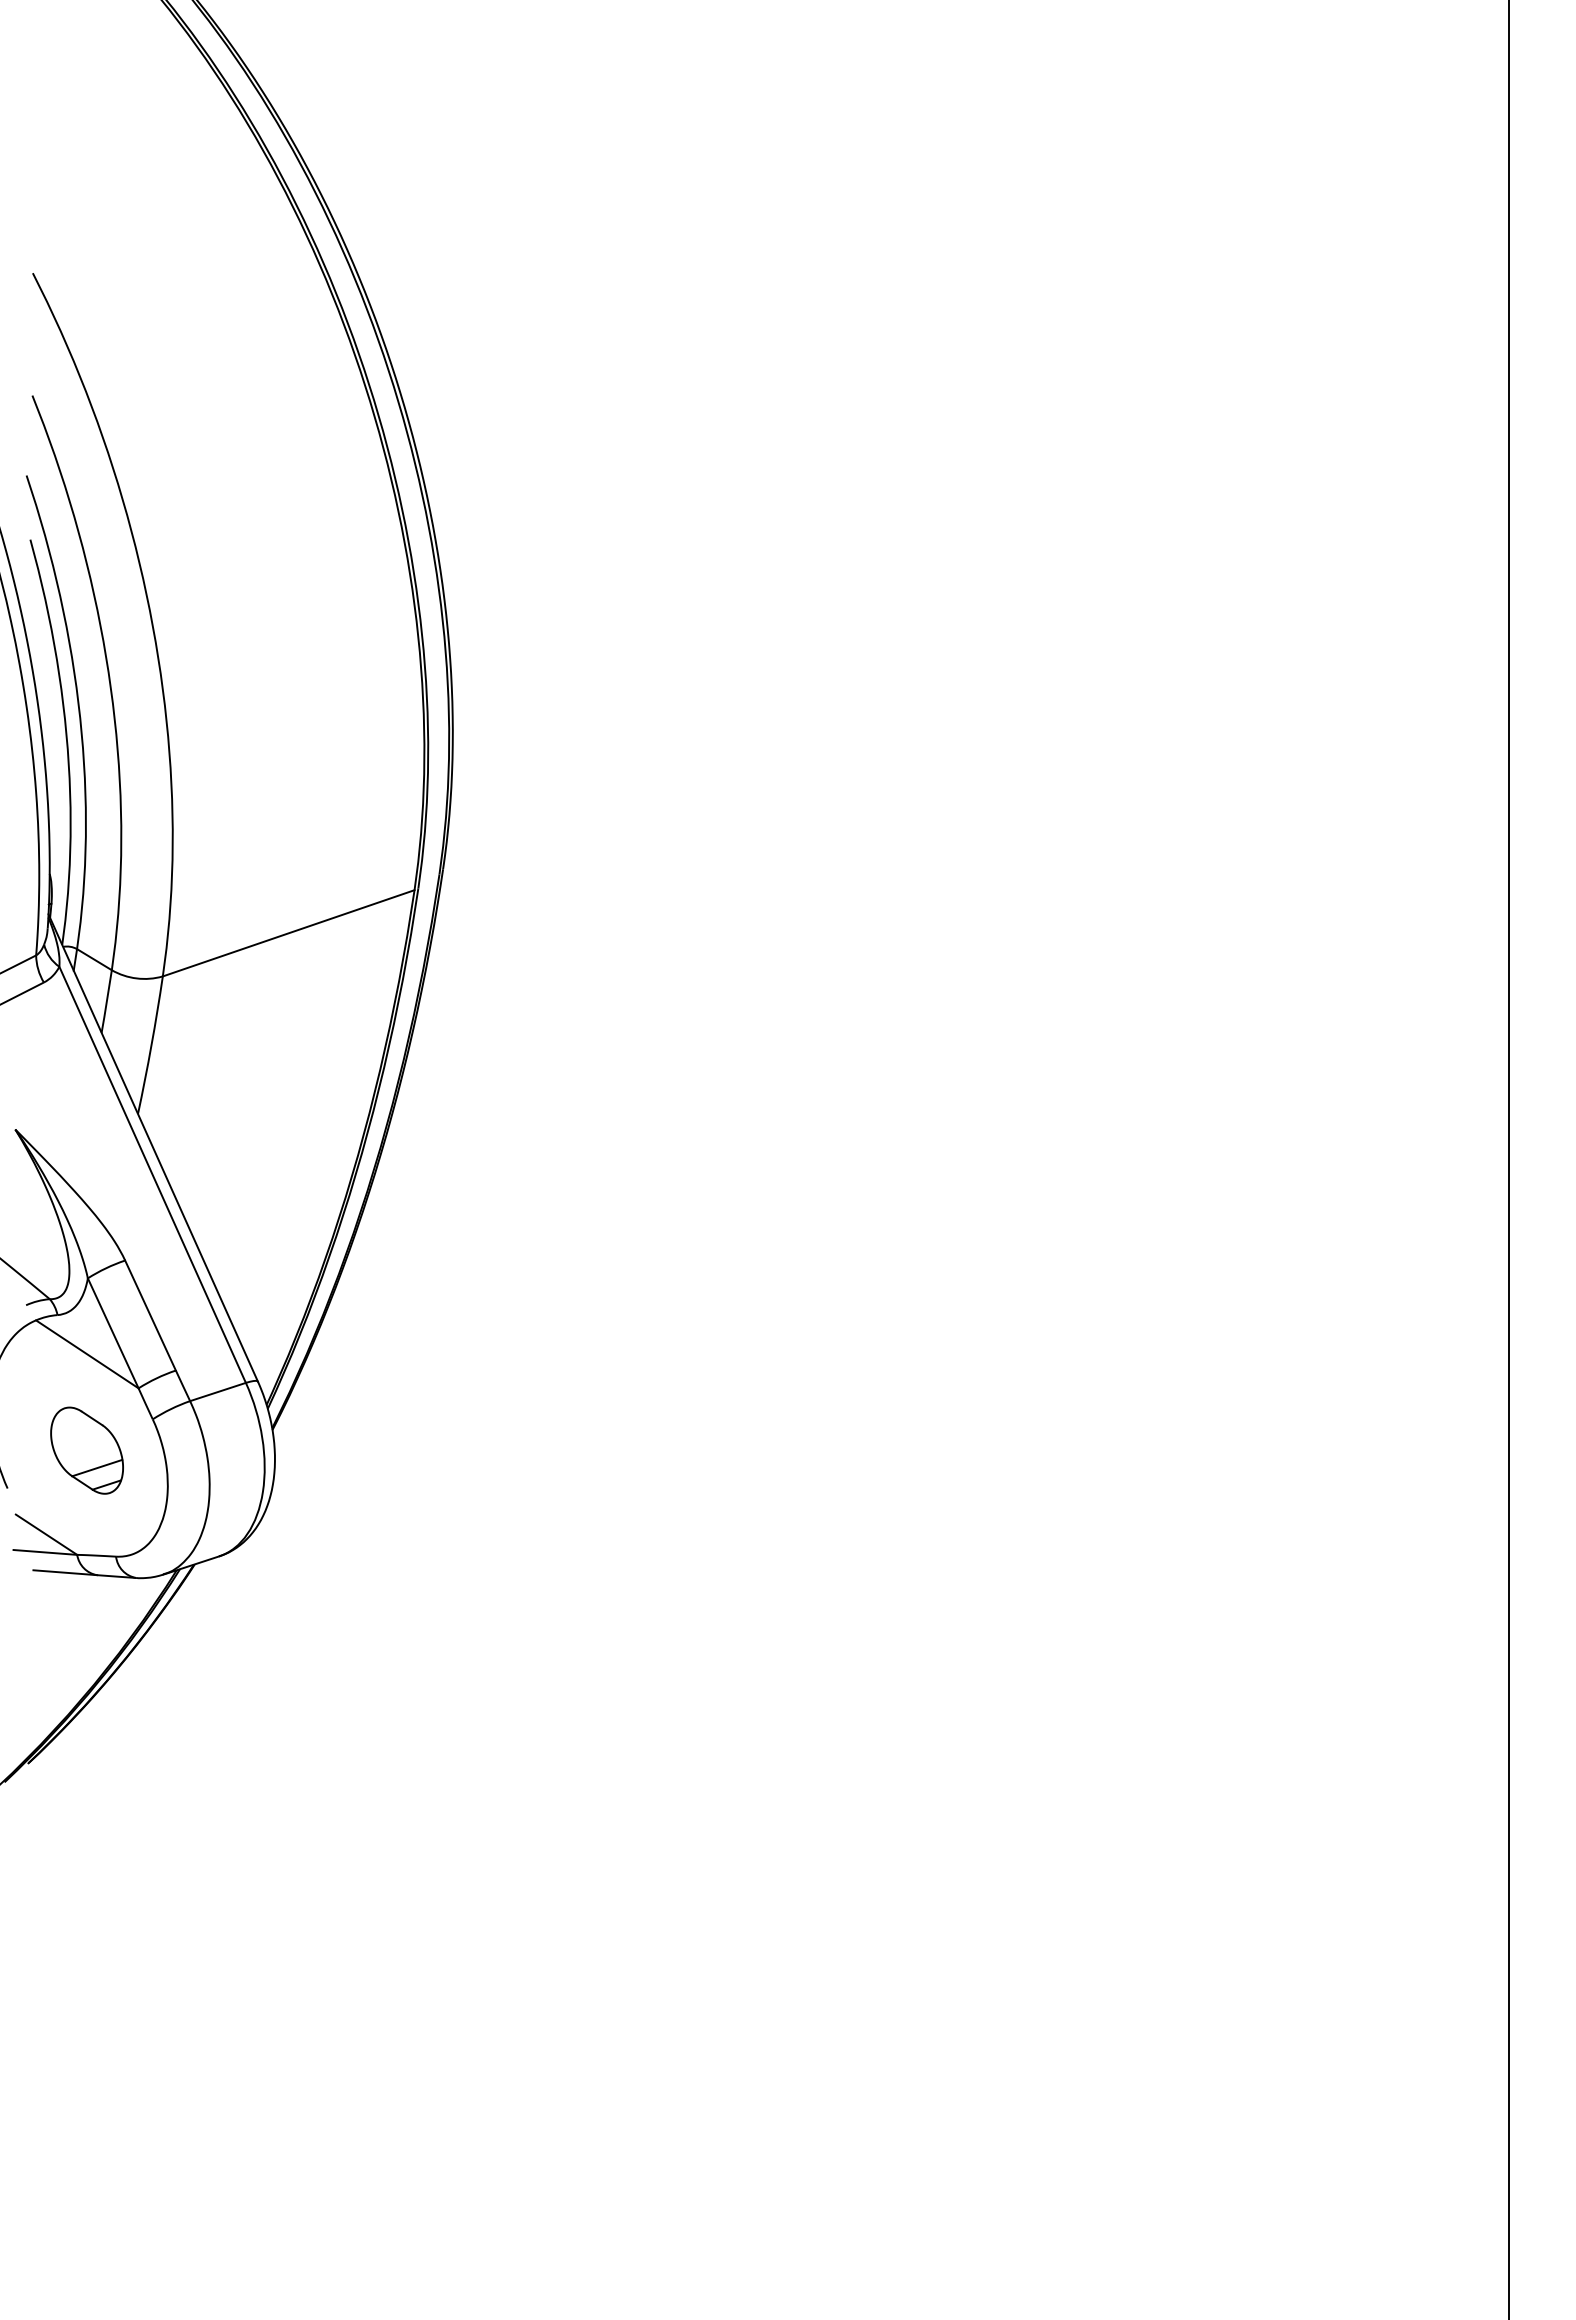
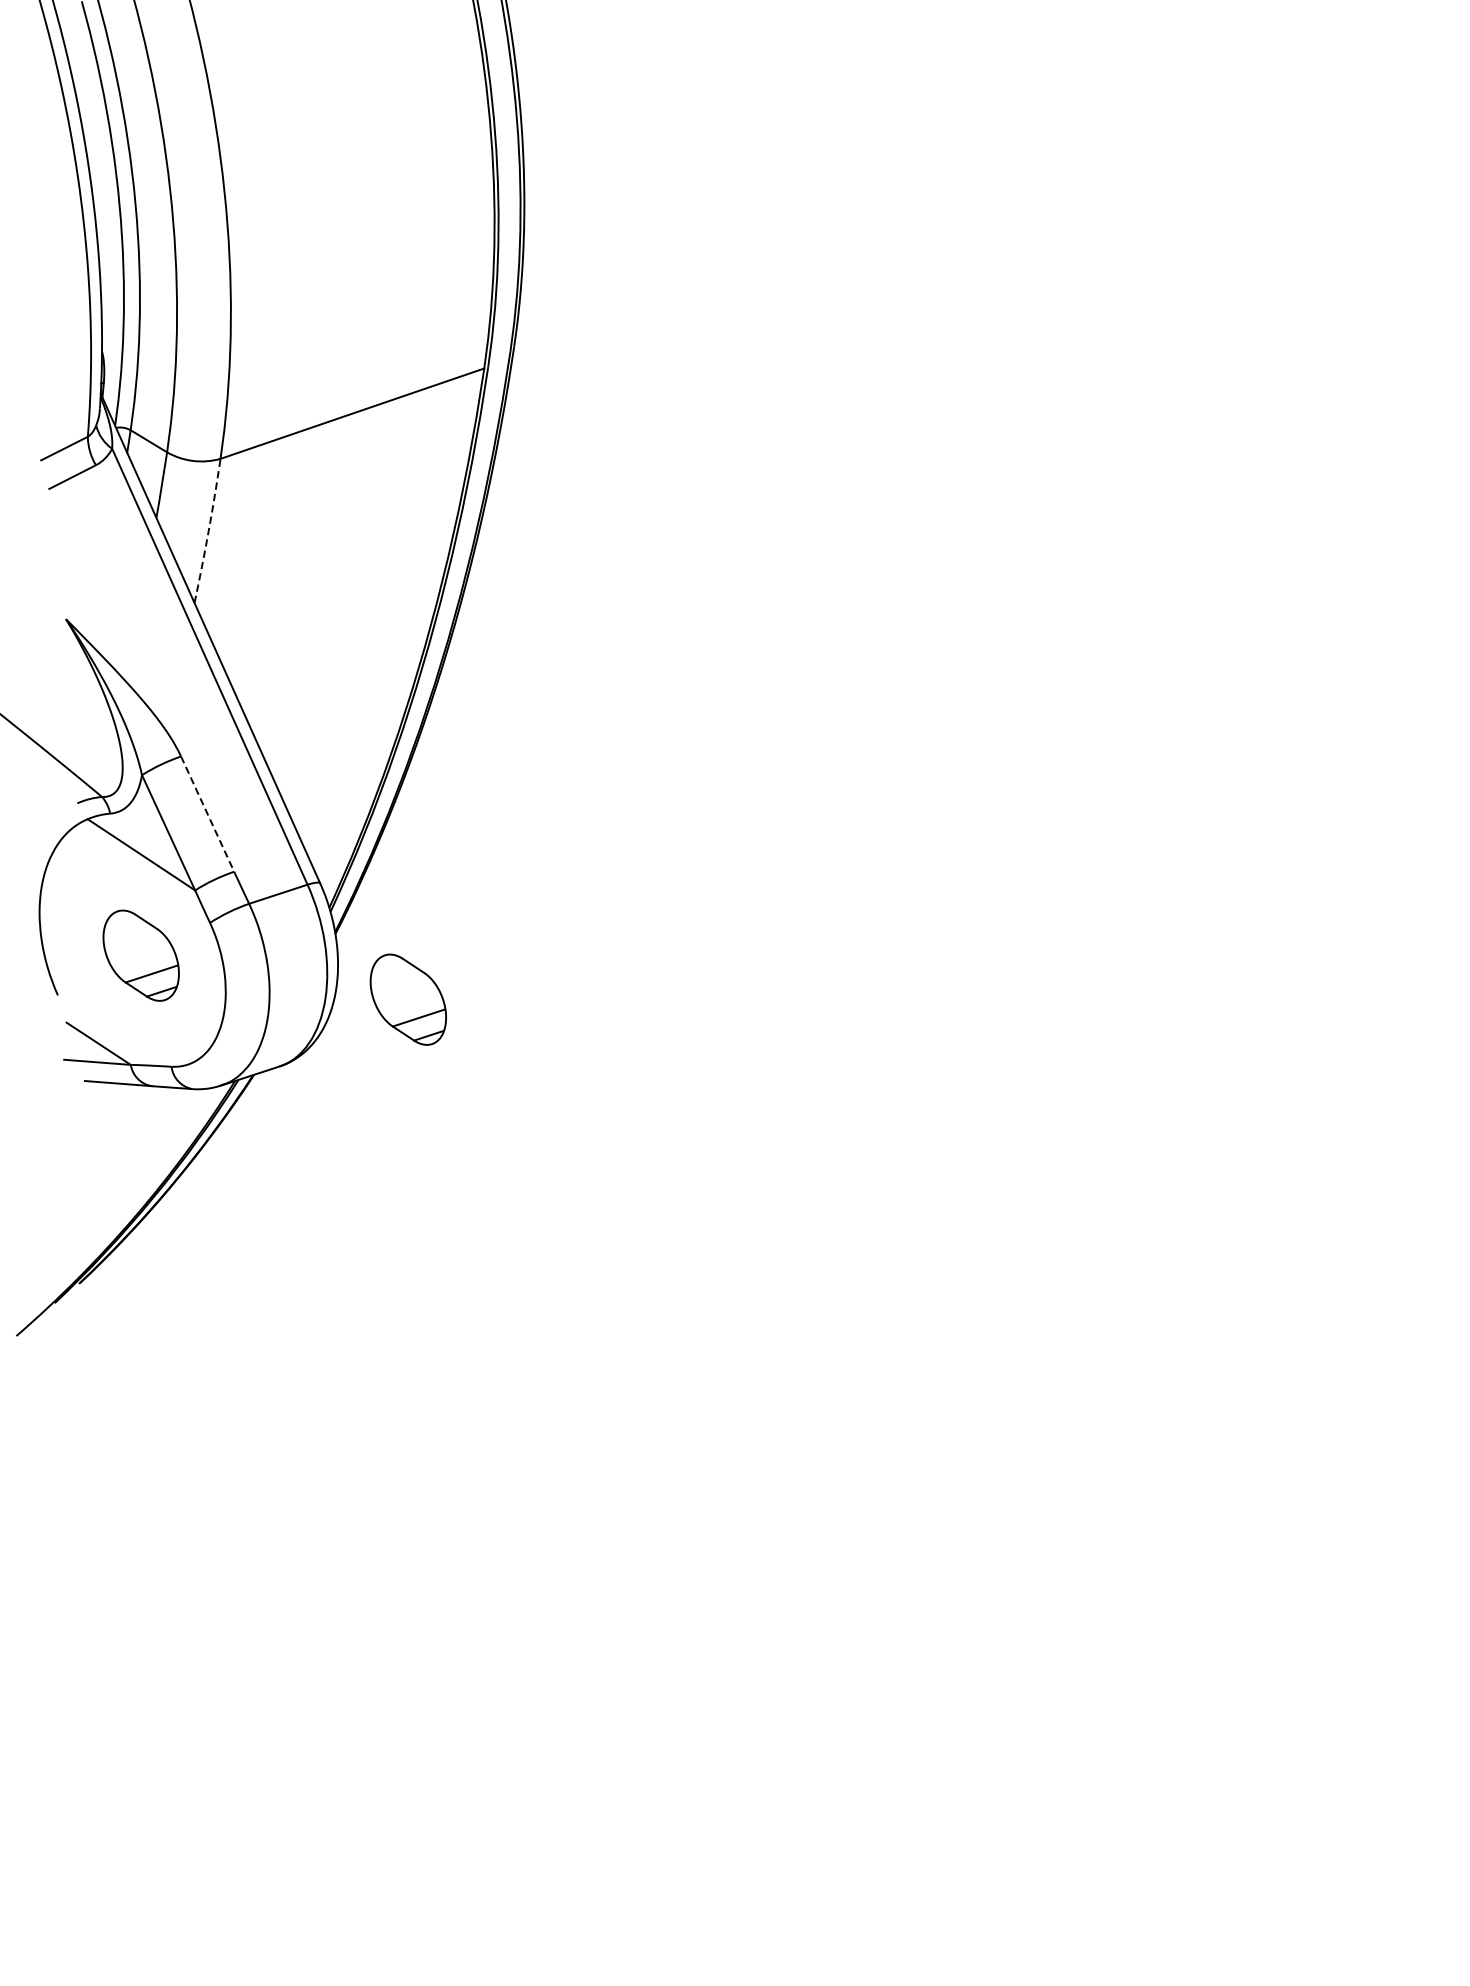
arc: (151, 1045) -> (208, 531), solid -> dashed
line: (150, 1315) -> (207, 814), solid -> dashed
part: (341, 1492) -> (407, 999), added

